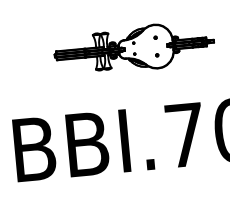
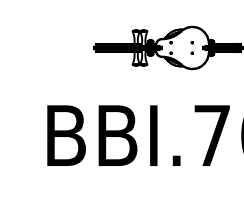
part: (155, 46) -> (191, 47), size x0.62

